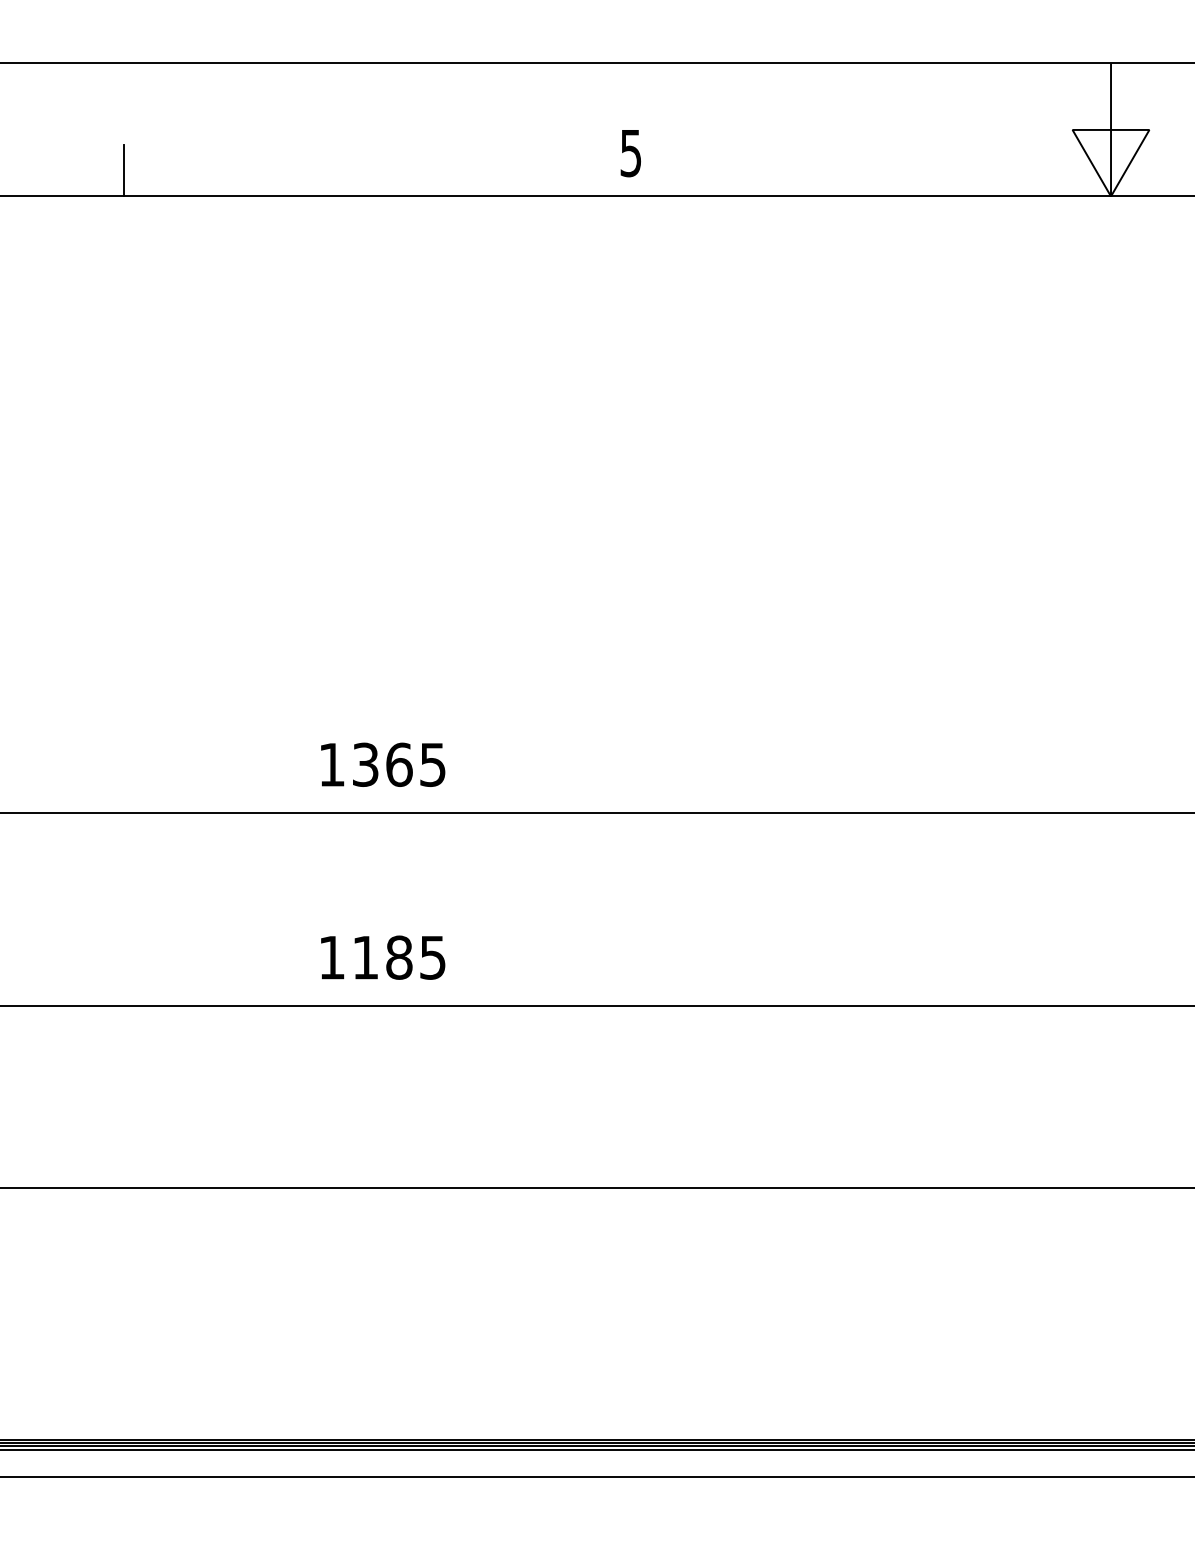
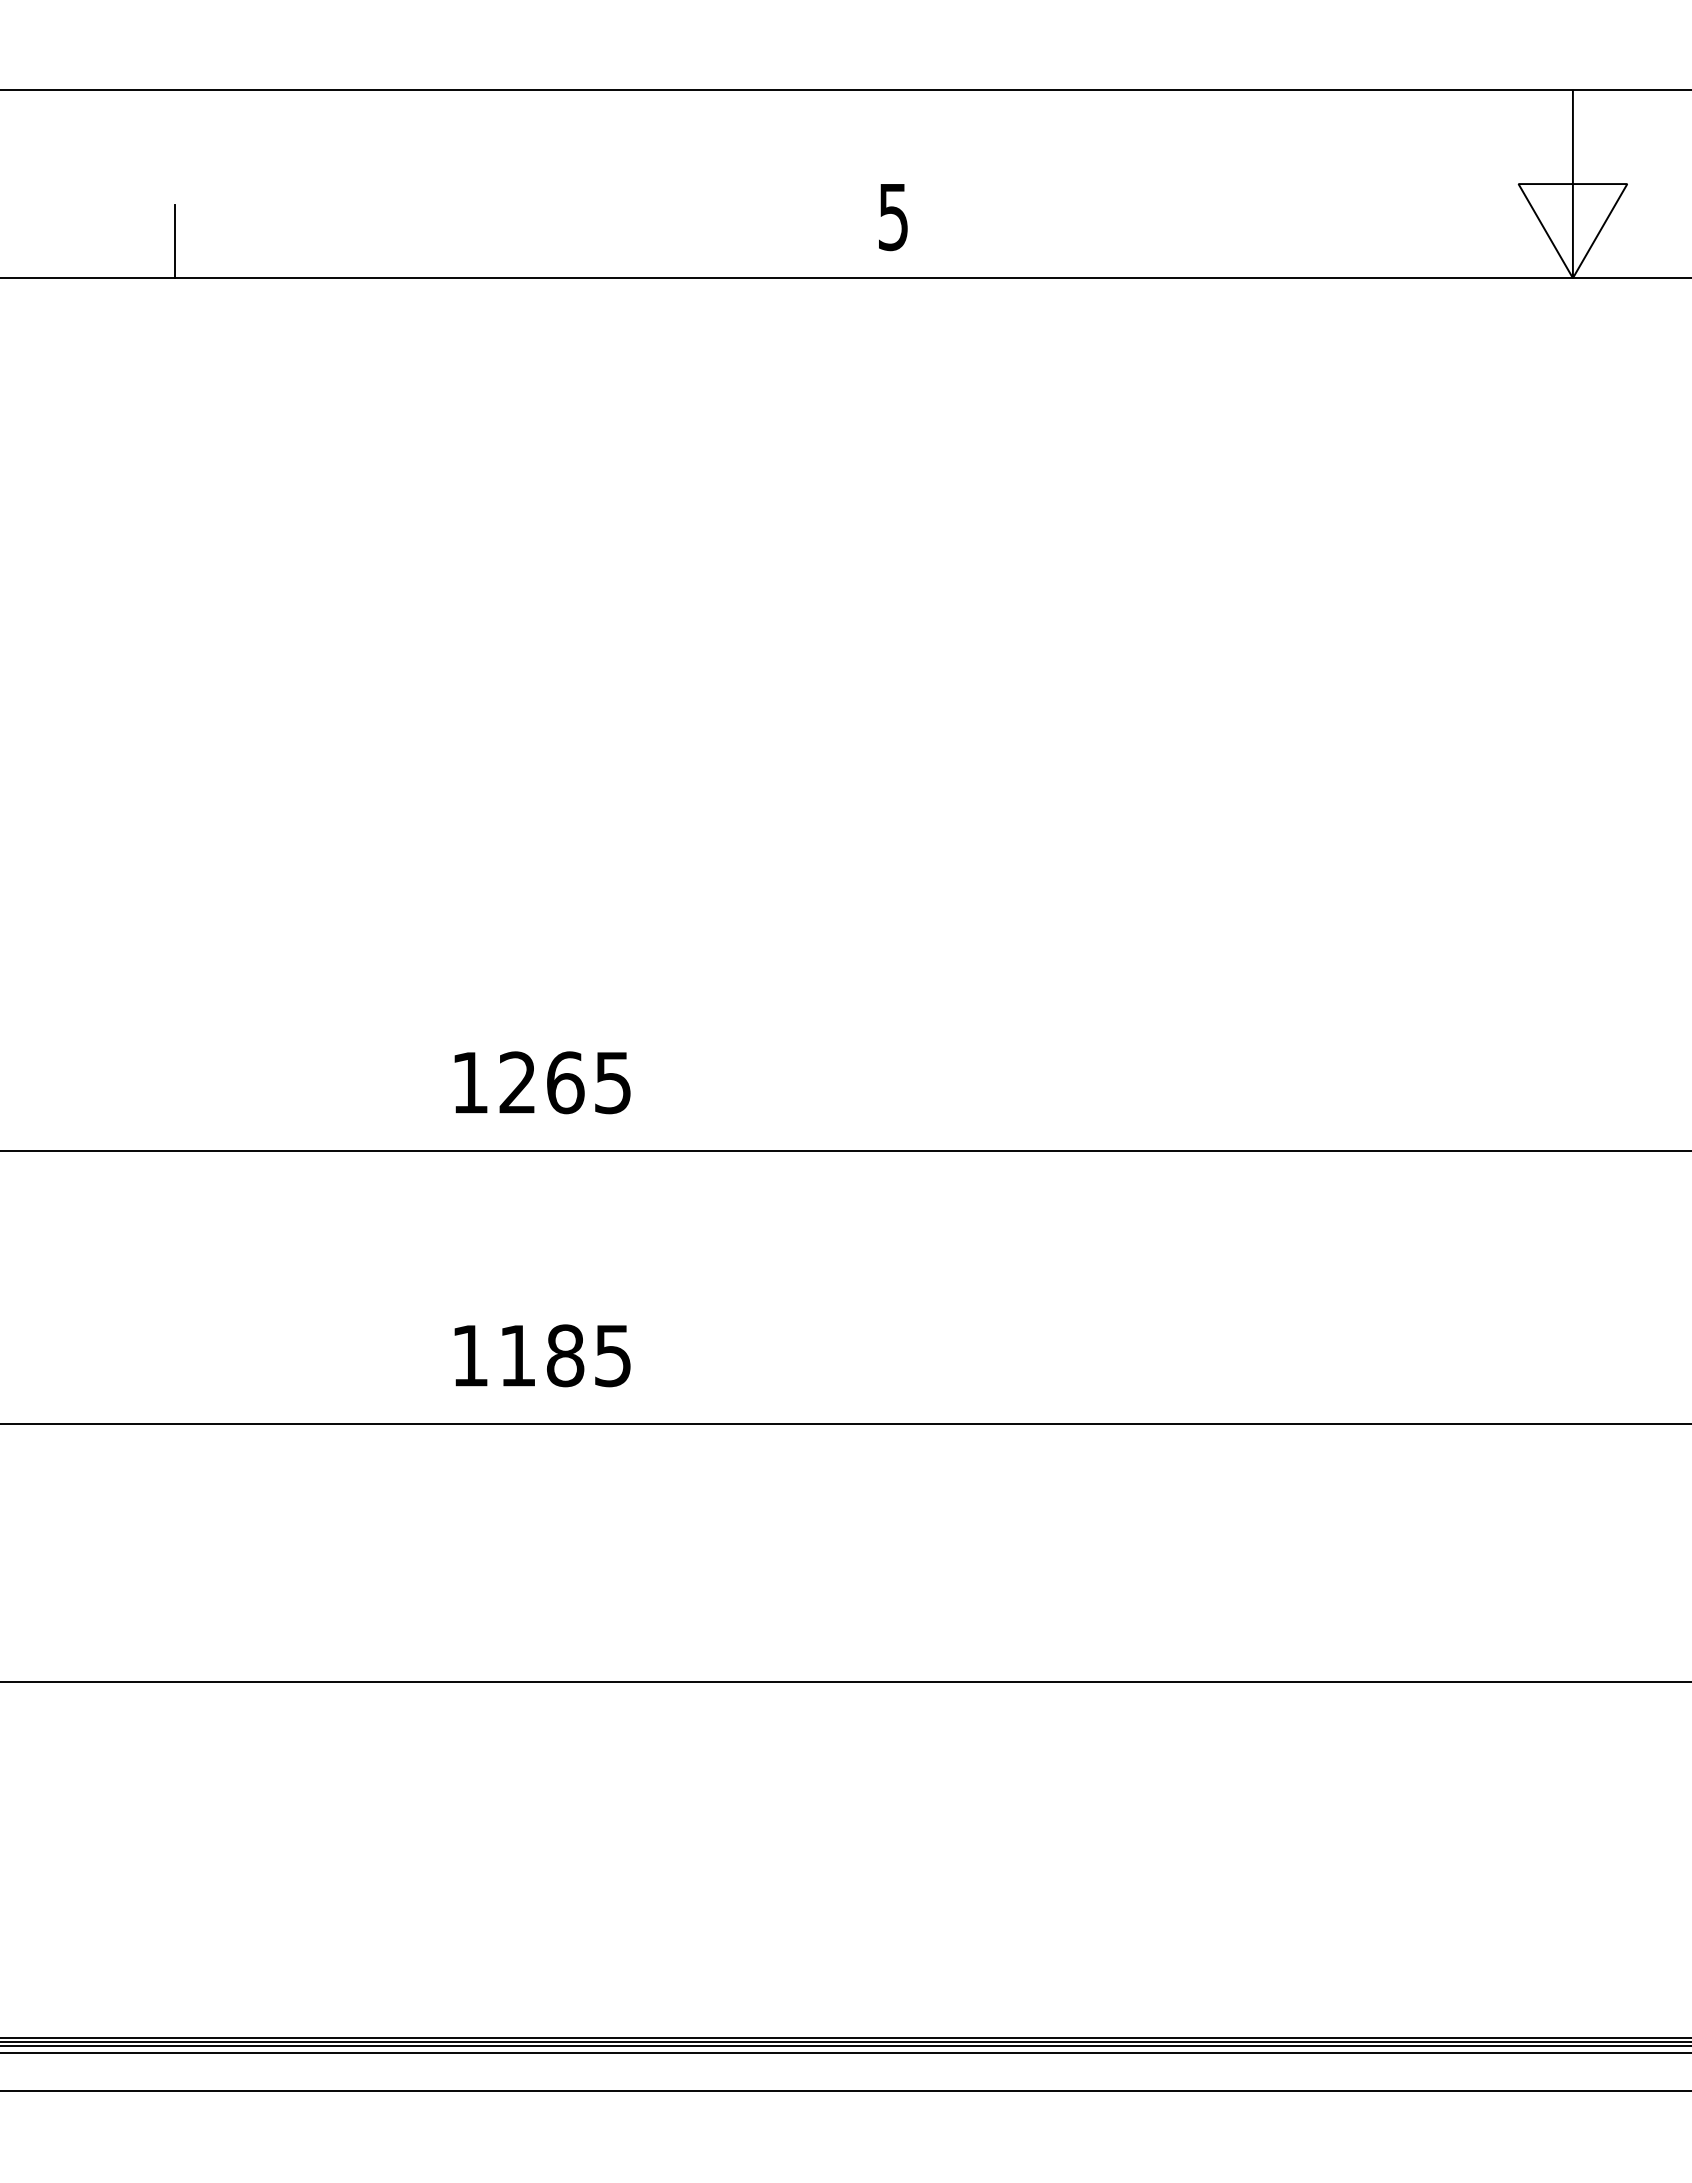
text: (365, 764) -> (517, 1082), 1365 -> 1265

